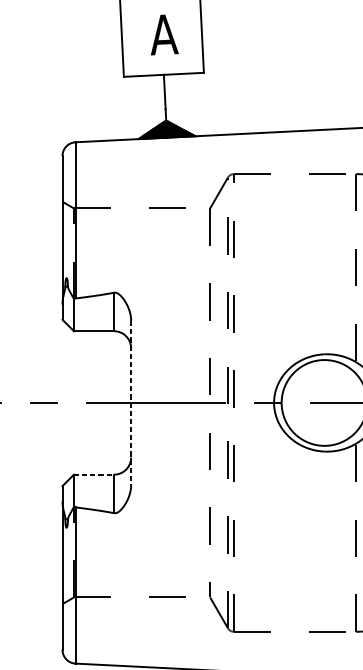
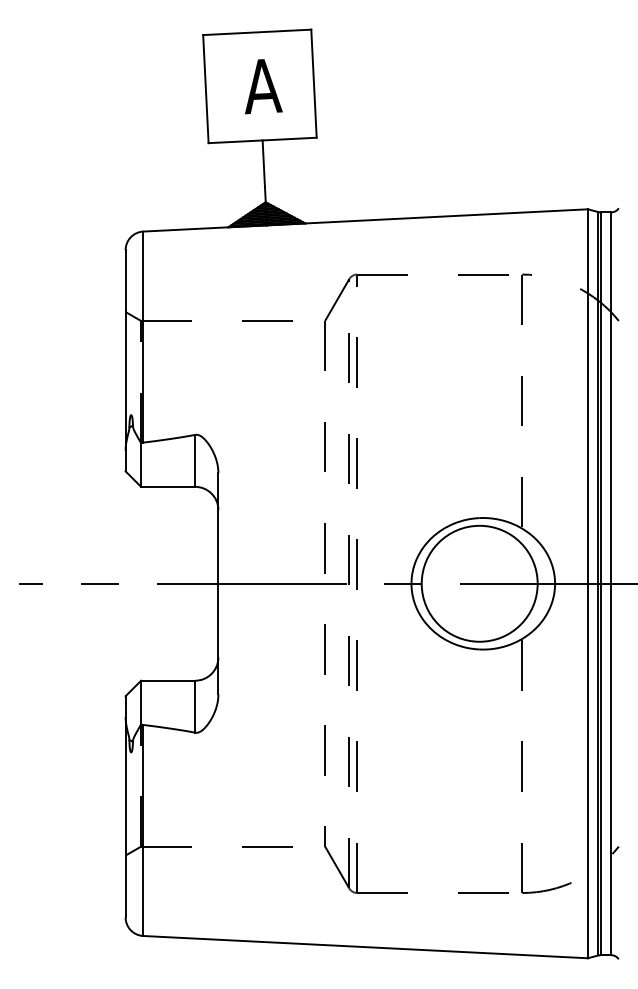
line: (131, 402) -> (218, 583), dashed -> solid
line: (94, 474) -> (168, 680), dashed -> solid

